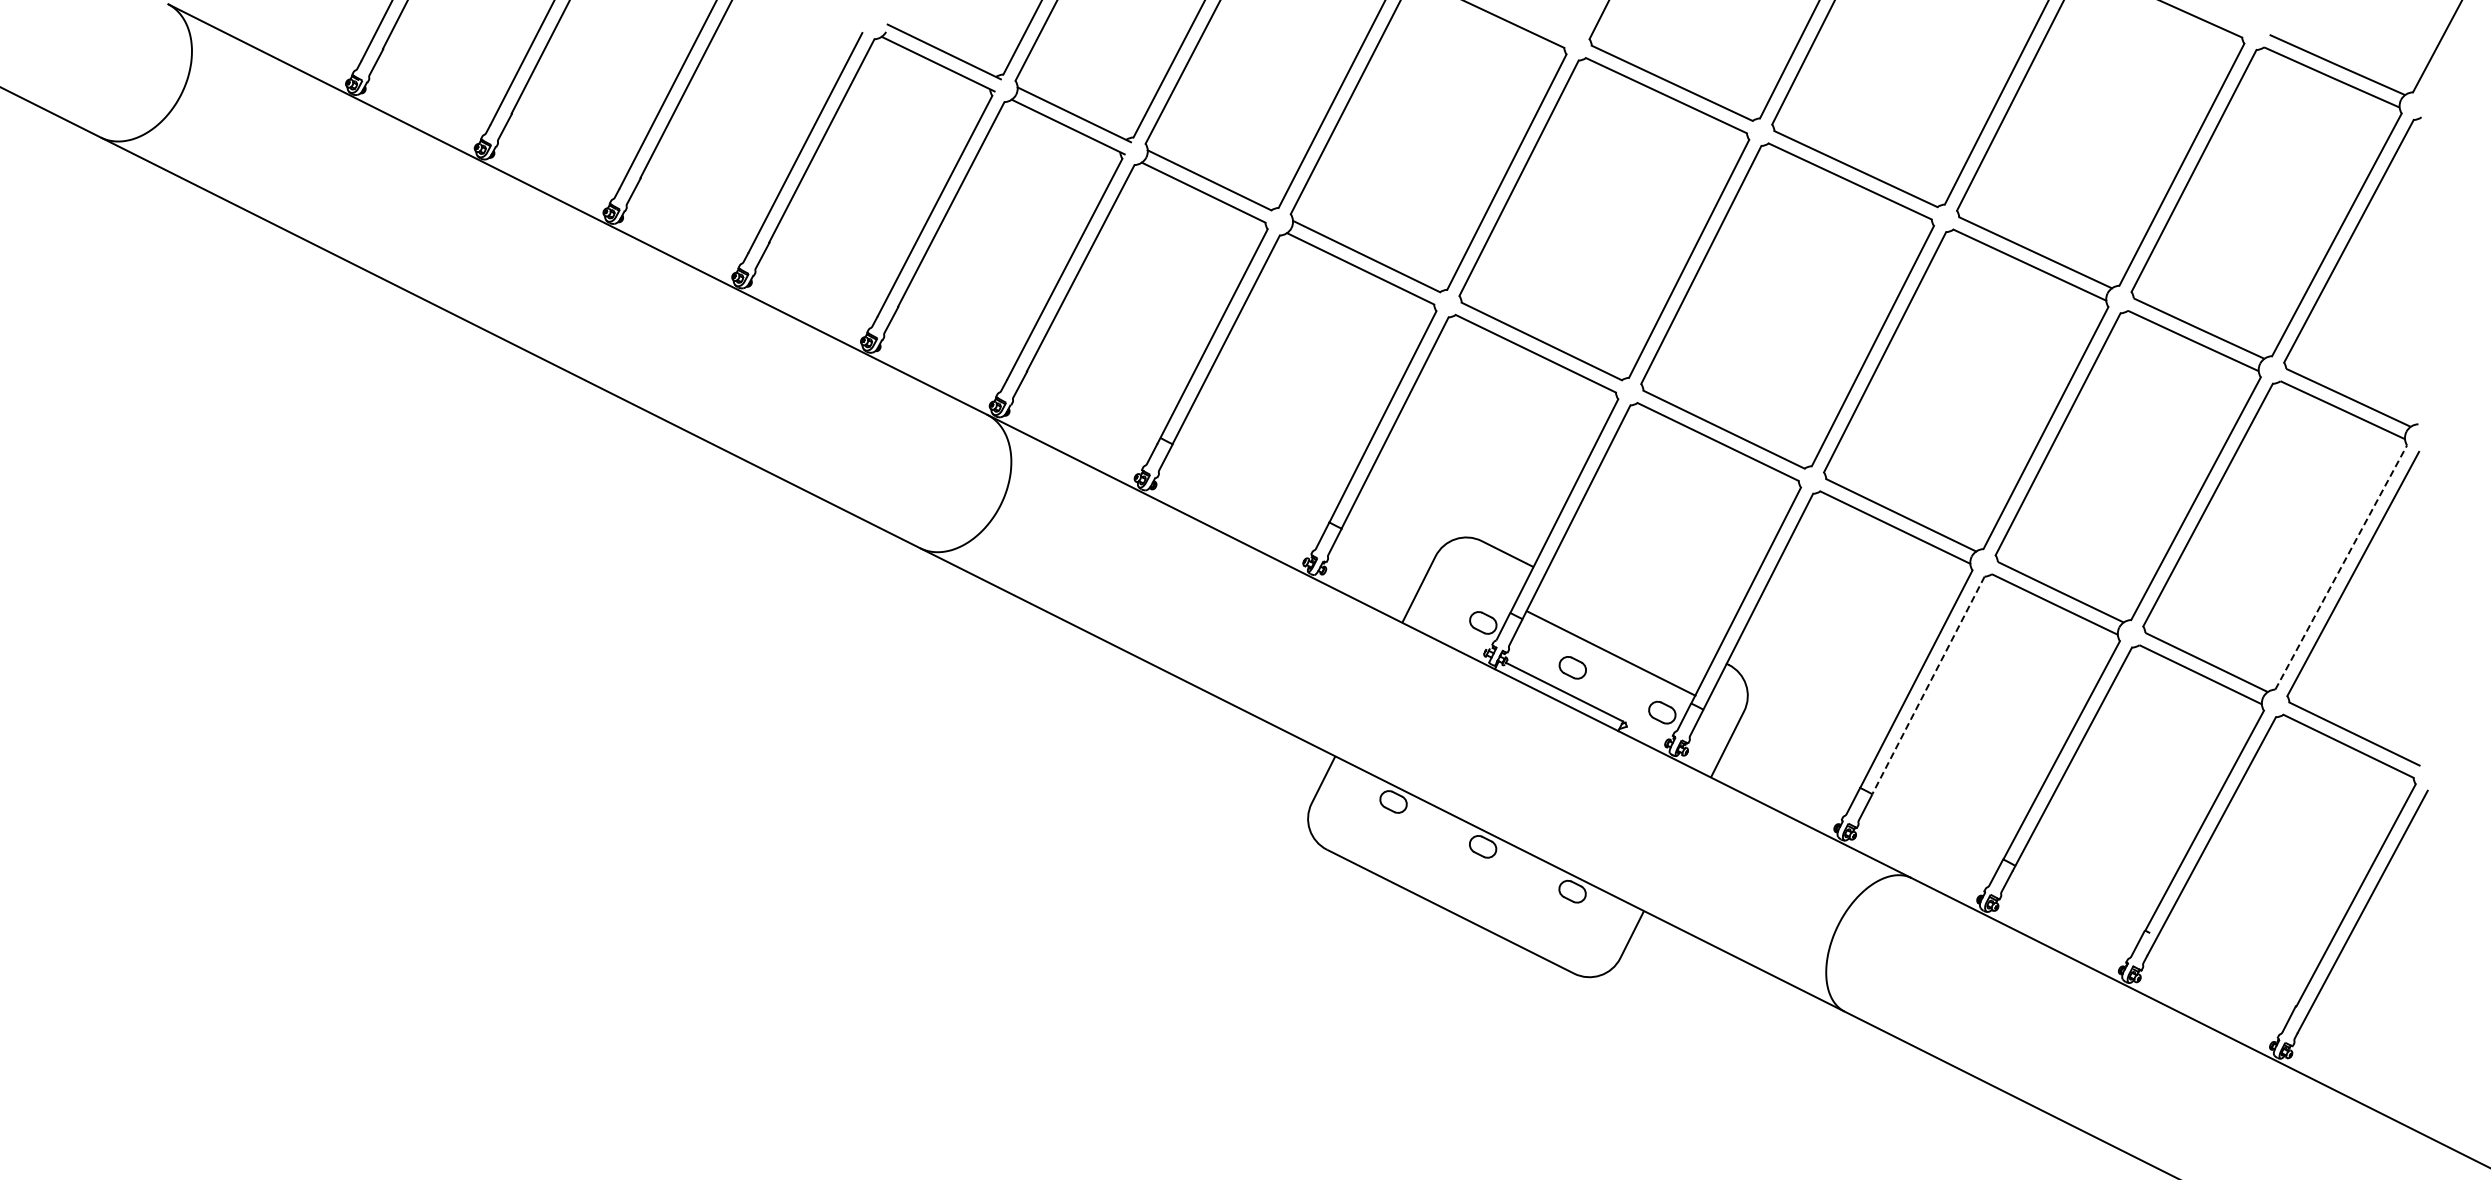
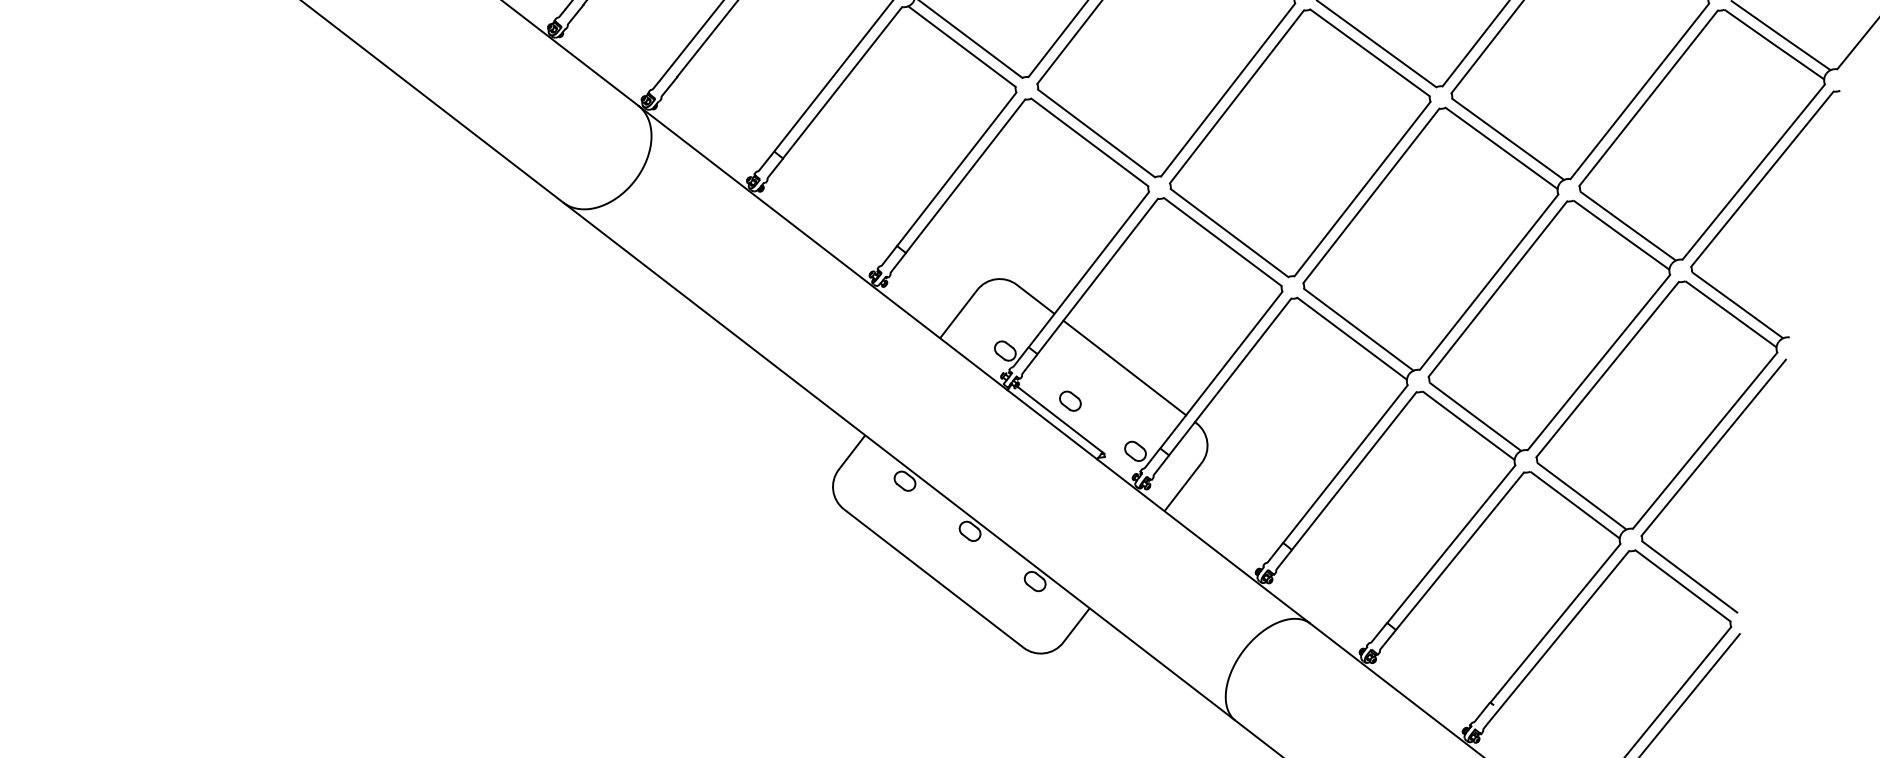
line: (2341, 567) -> (1705, 440), dashed -> solid
line: (1610, 653) -> (1124, 367), moved
line: (1928, 685) -> (1354, 471), dashed -> solid

